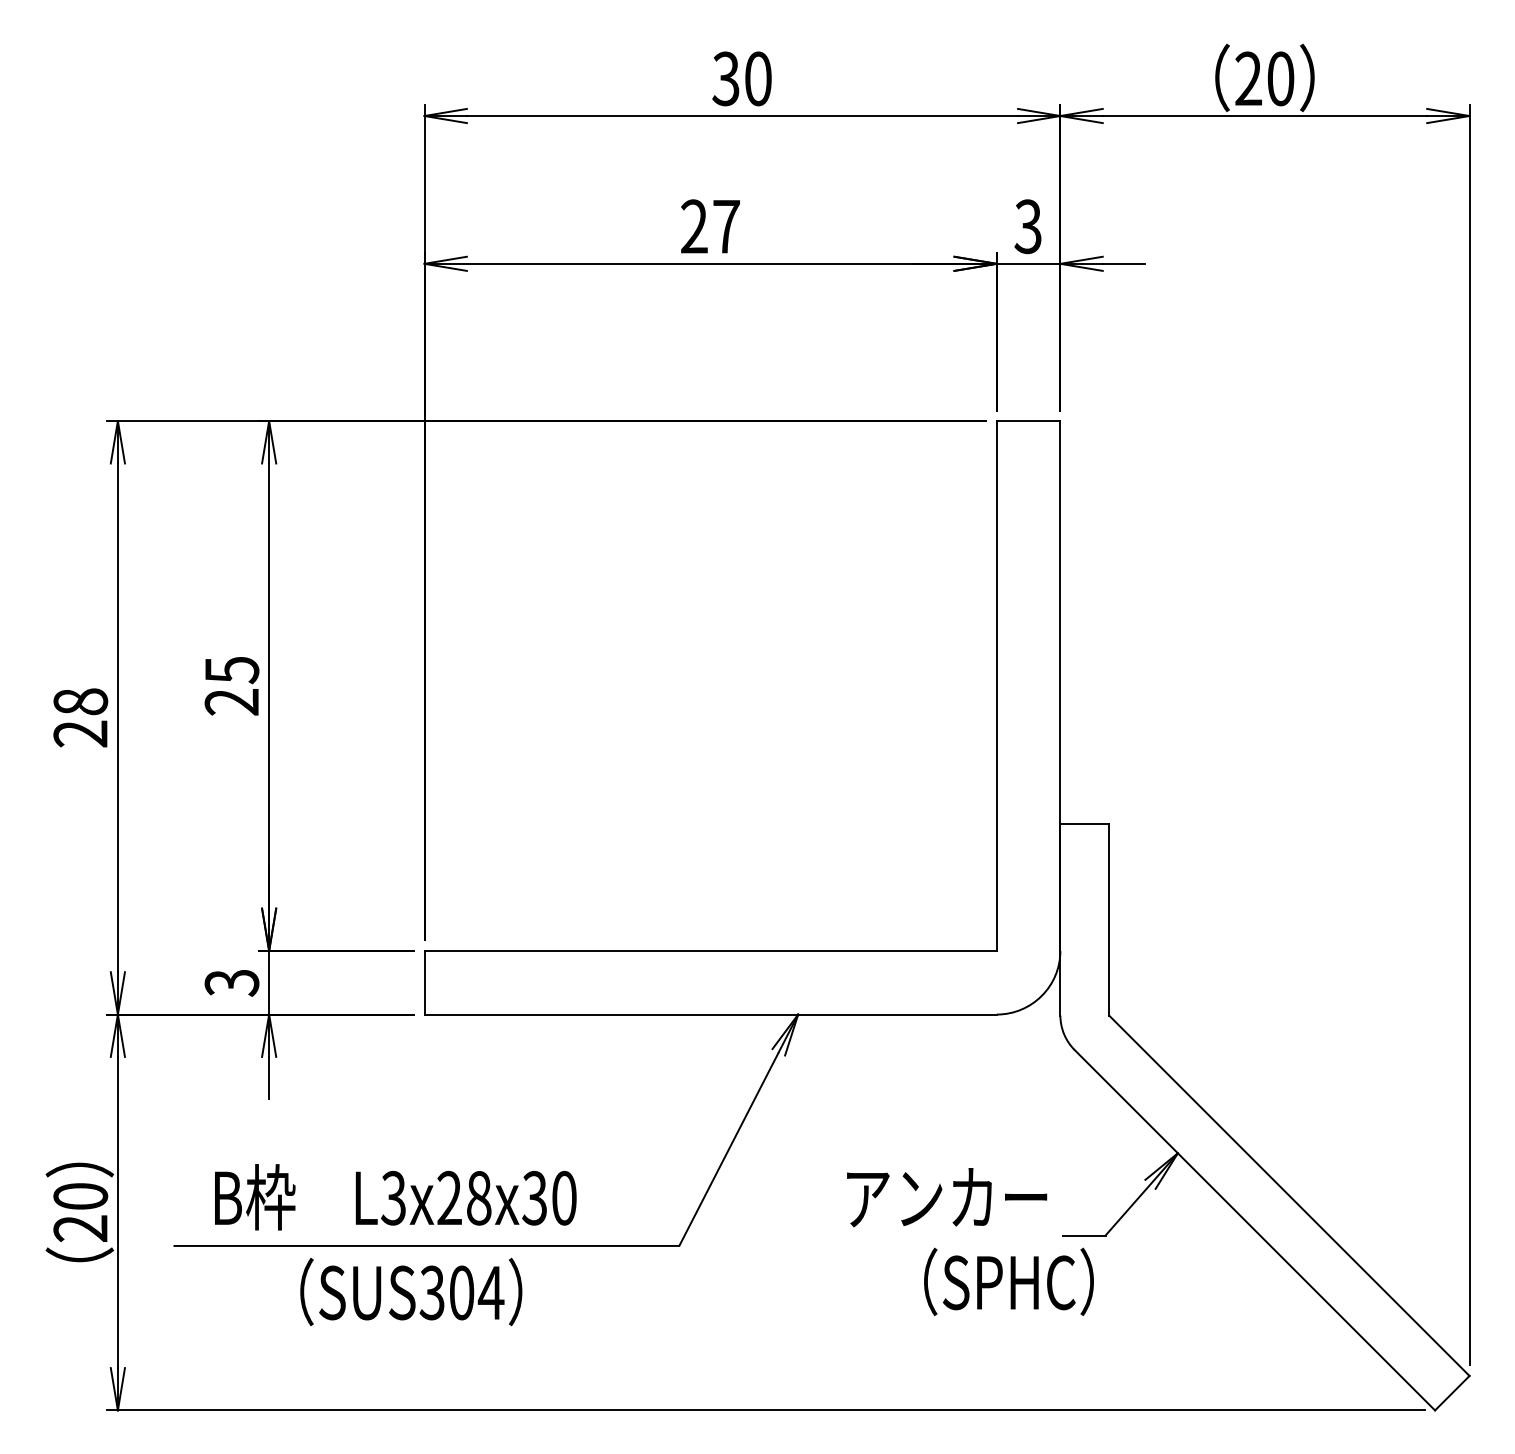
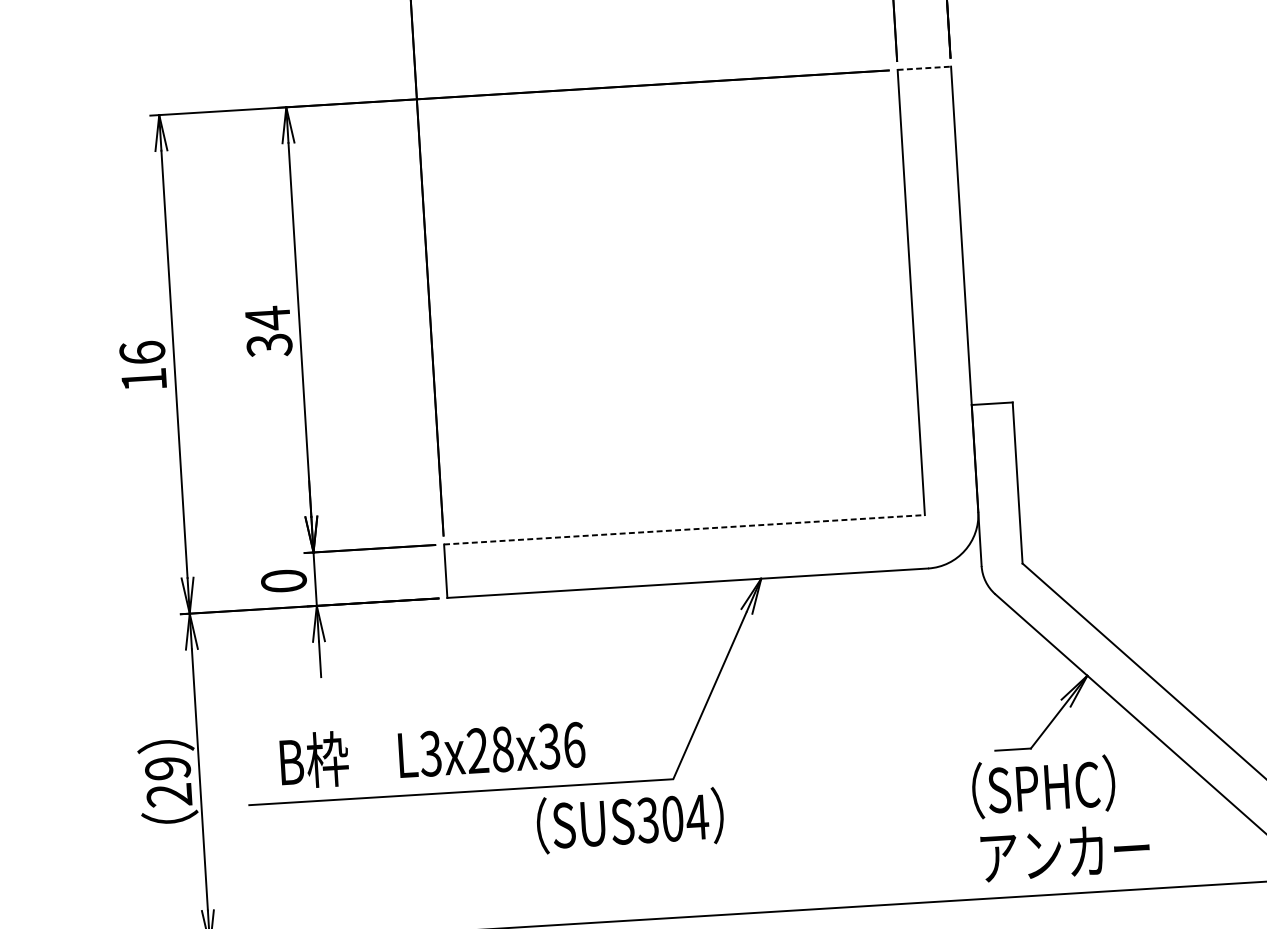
line: (1028, 421) -> (924, 68), solid -> dashed
text: (232, 685) -> (269, 331), 25 -> 34
text: (80, 717) -> (143, 366), 28 -> 16
line: (711, 950) -> (685, 529), solid -> dashed
text: (231, 982) -> (283, 580), 3 -> 0
text: (80, 1196) -> (167, 768), 20 -> 29
text: (564, 1197) -> (574, 744), L3x28x30 -> L3x28x36
text: (947, 1197) -> (1065, 852), moved
text: (1008, 1281) -> (1043, 786), moved
text: (411, 1291) -> (630, 820), moved

